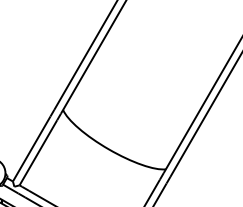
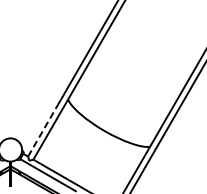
line: (32, 148) -> (43, 130), solid -> dashed

